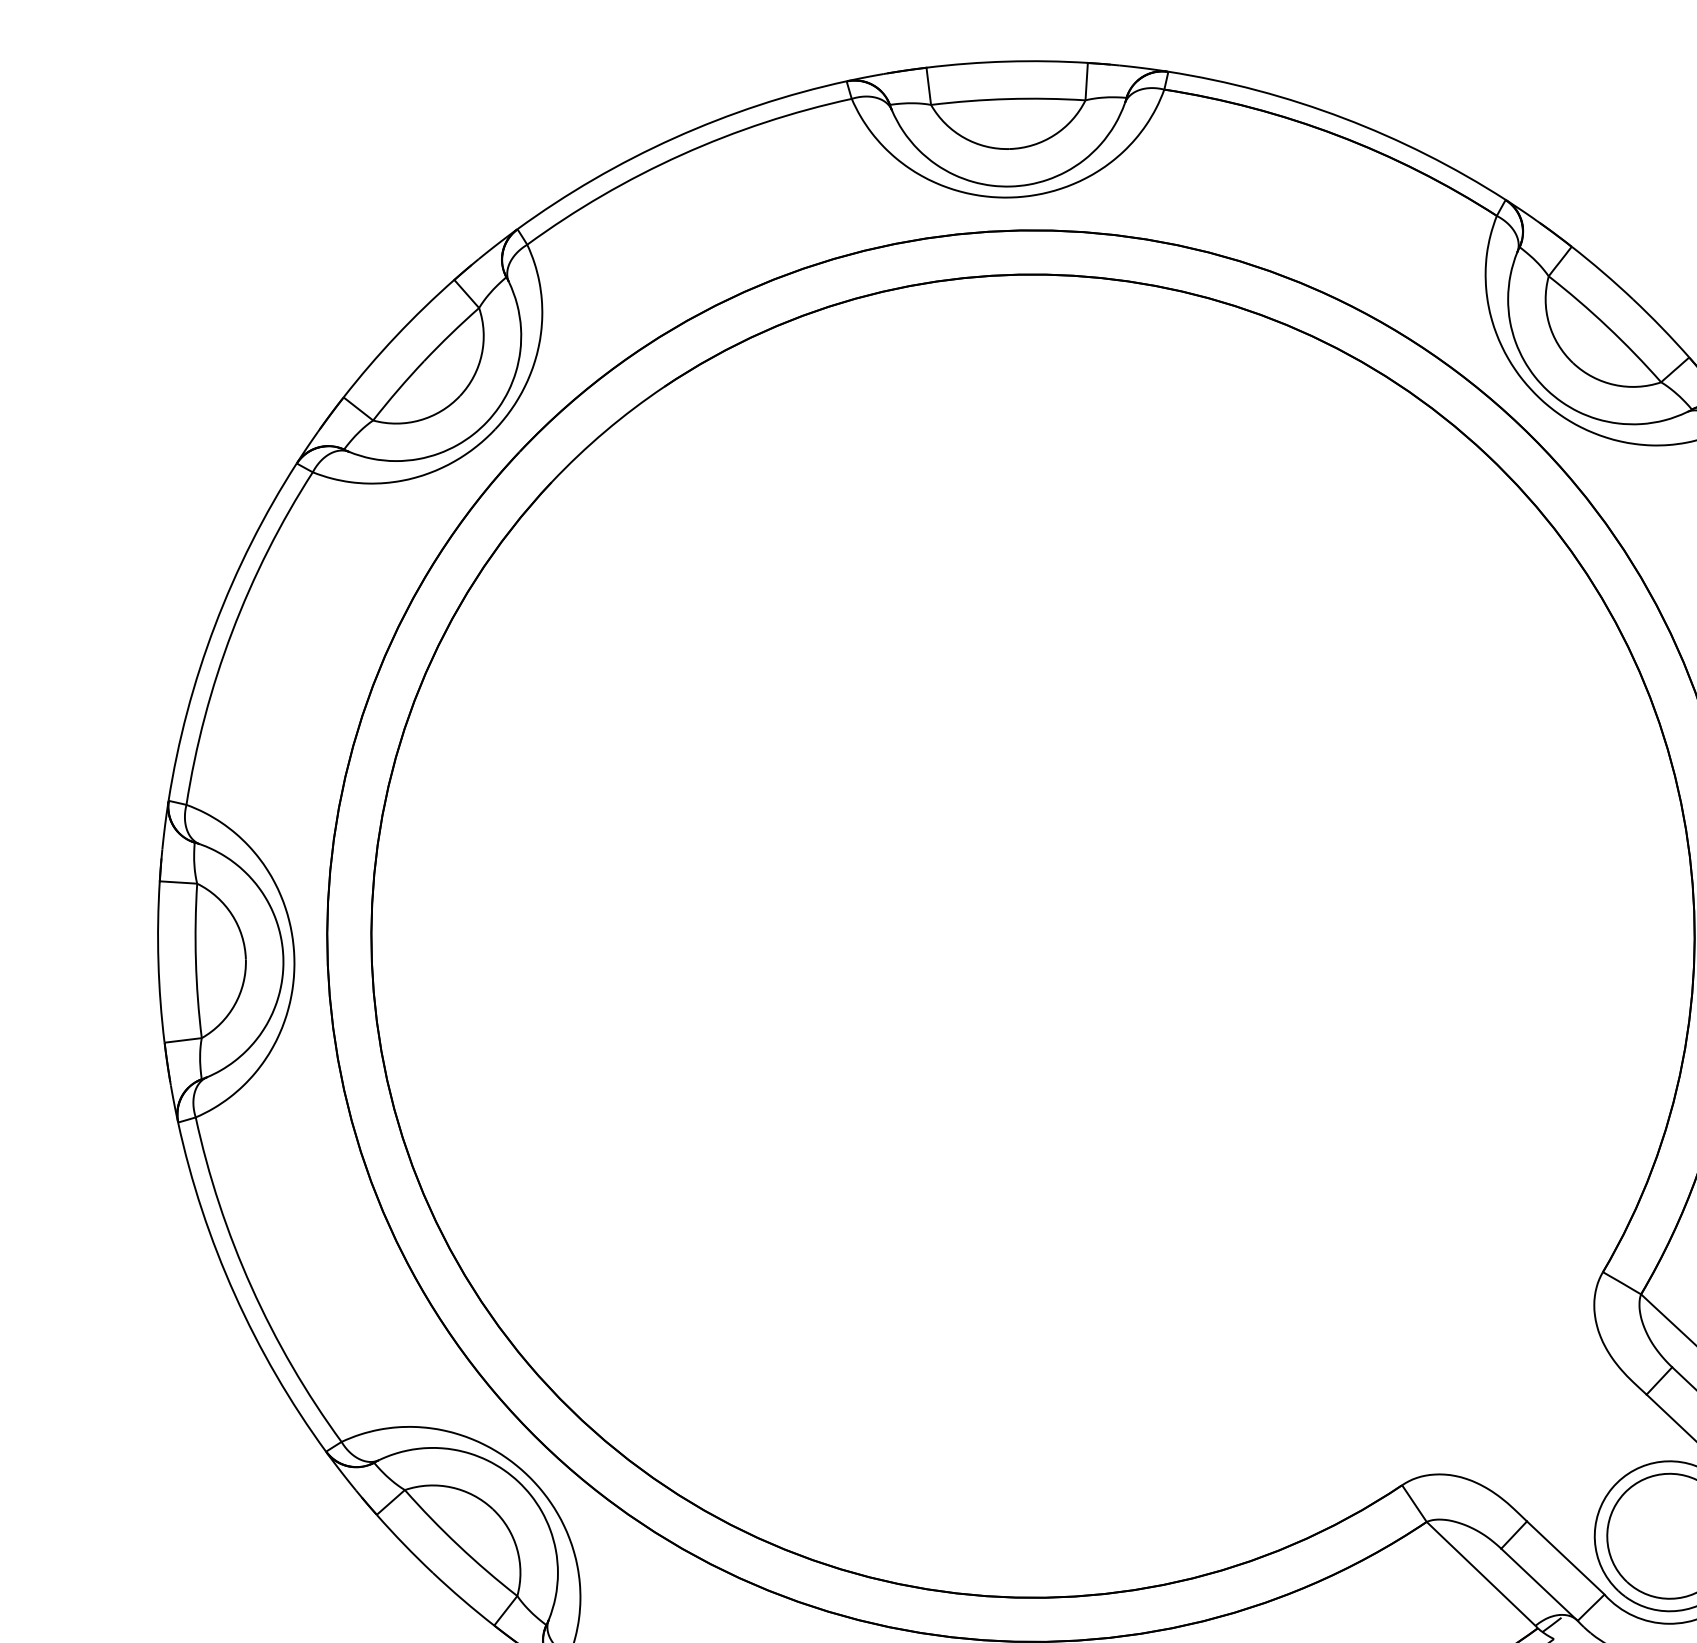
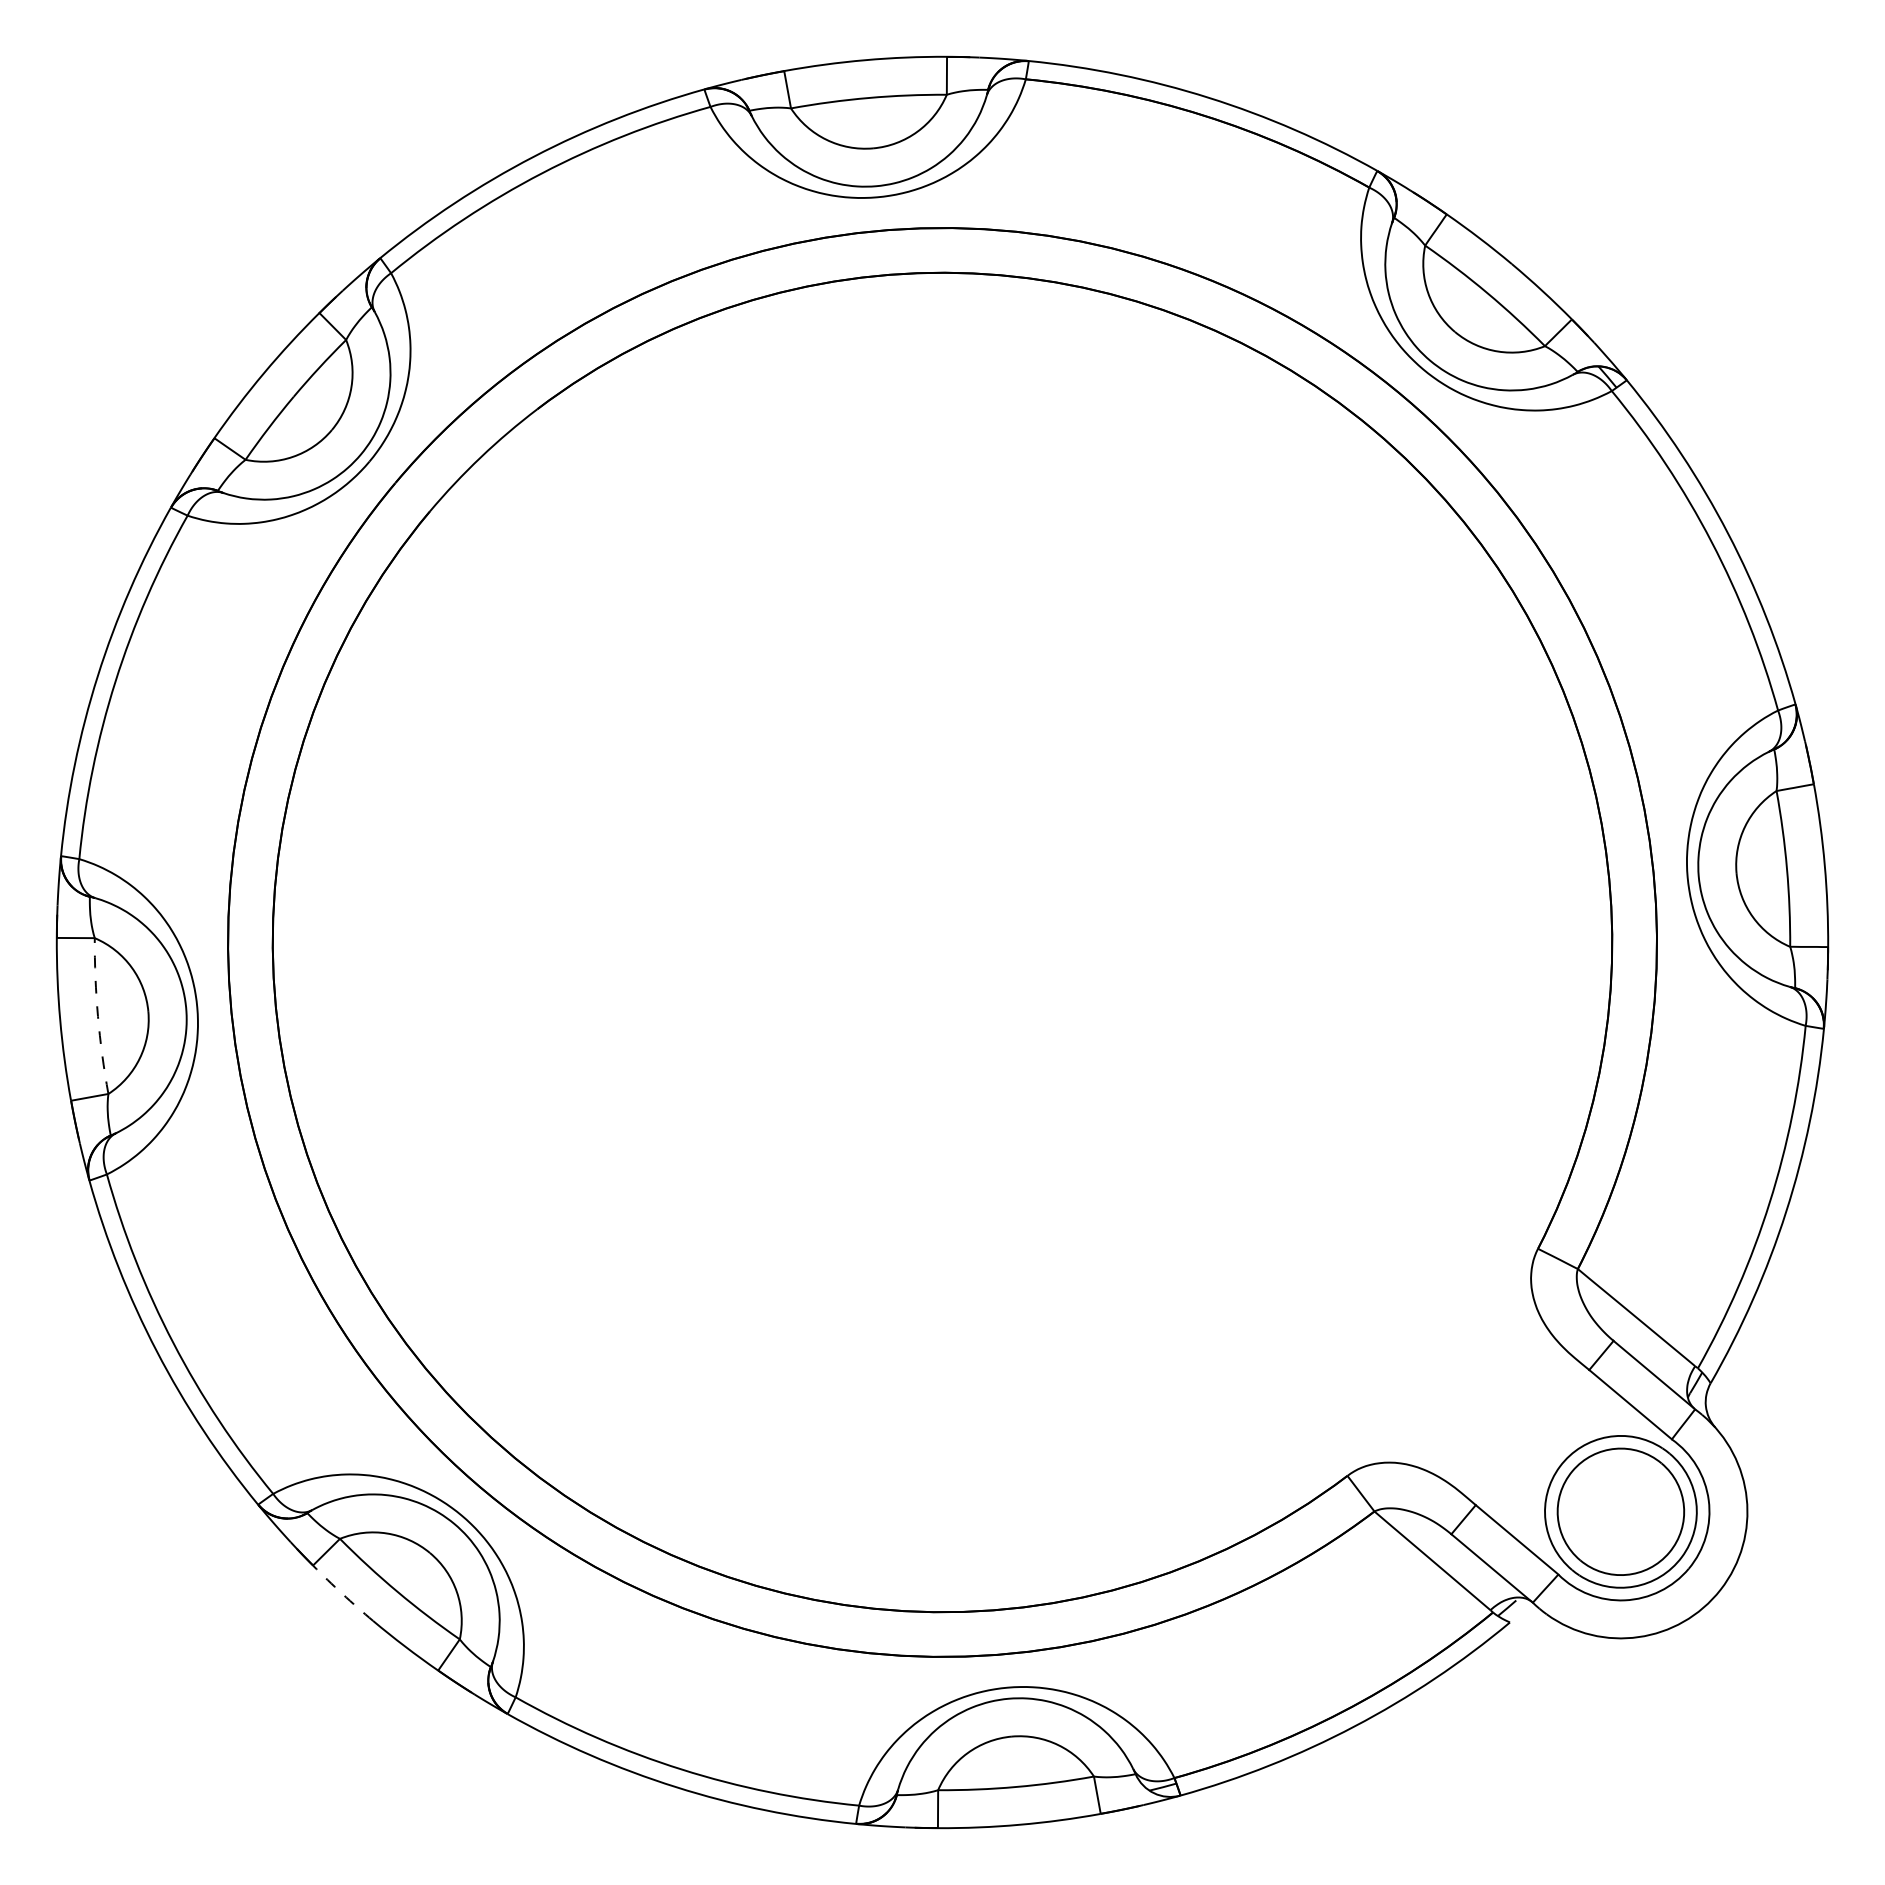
arc: (196, 961) -> (98, 1016), solid -> dashed
arc: (404, 1544) -> (342, 1593), solid -> dashed

